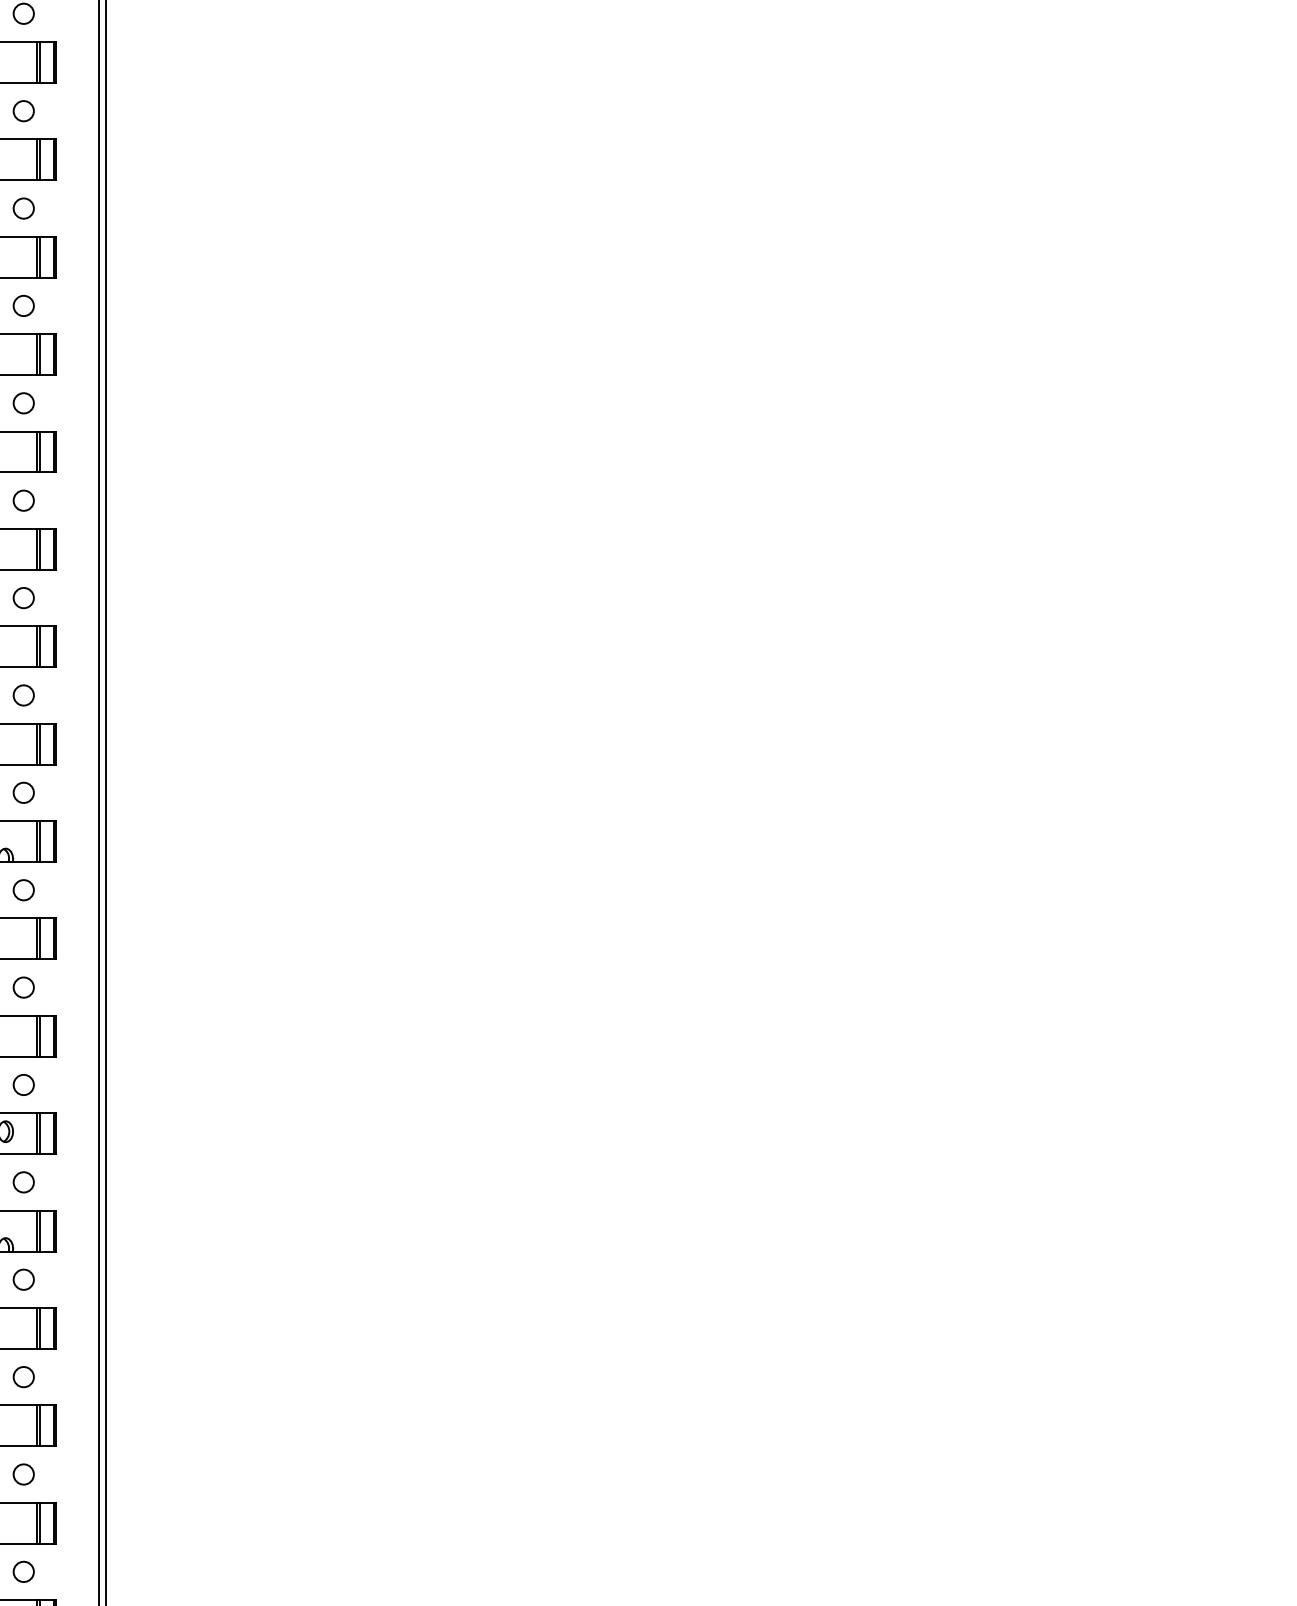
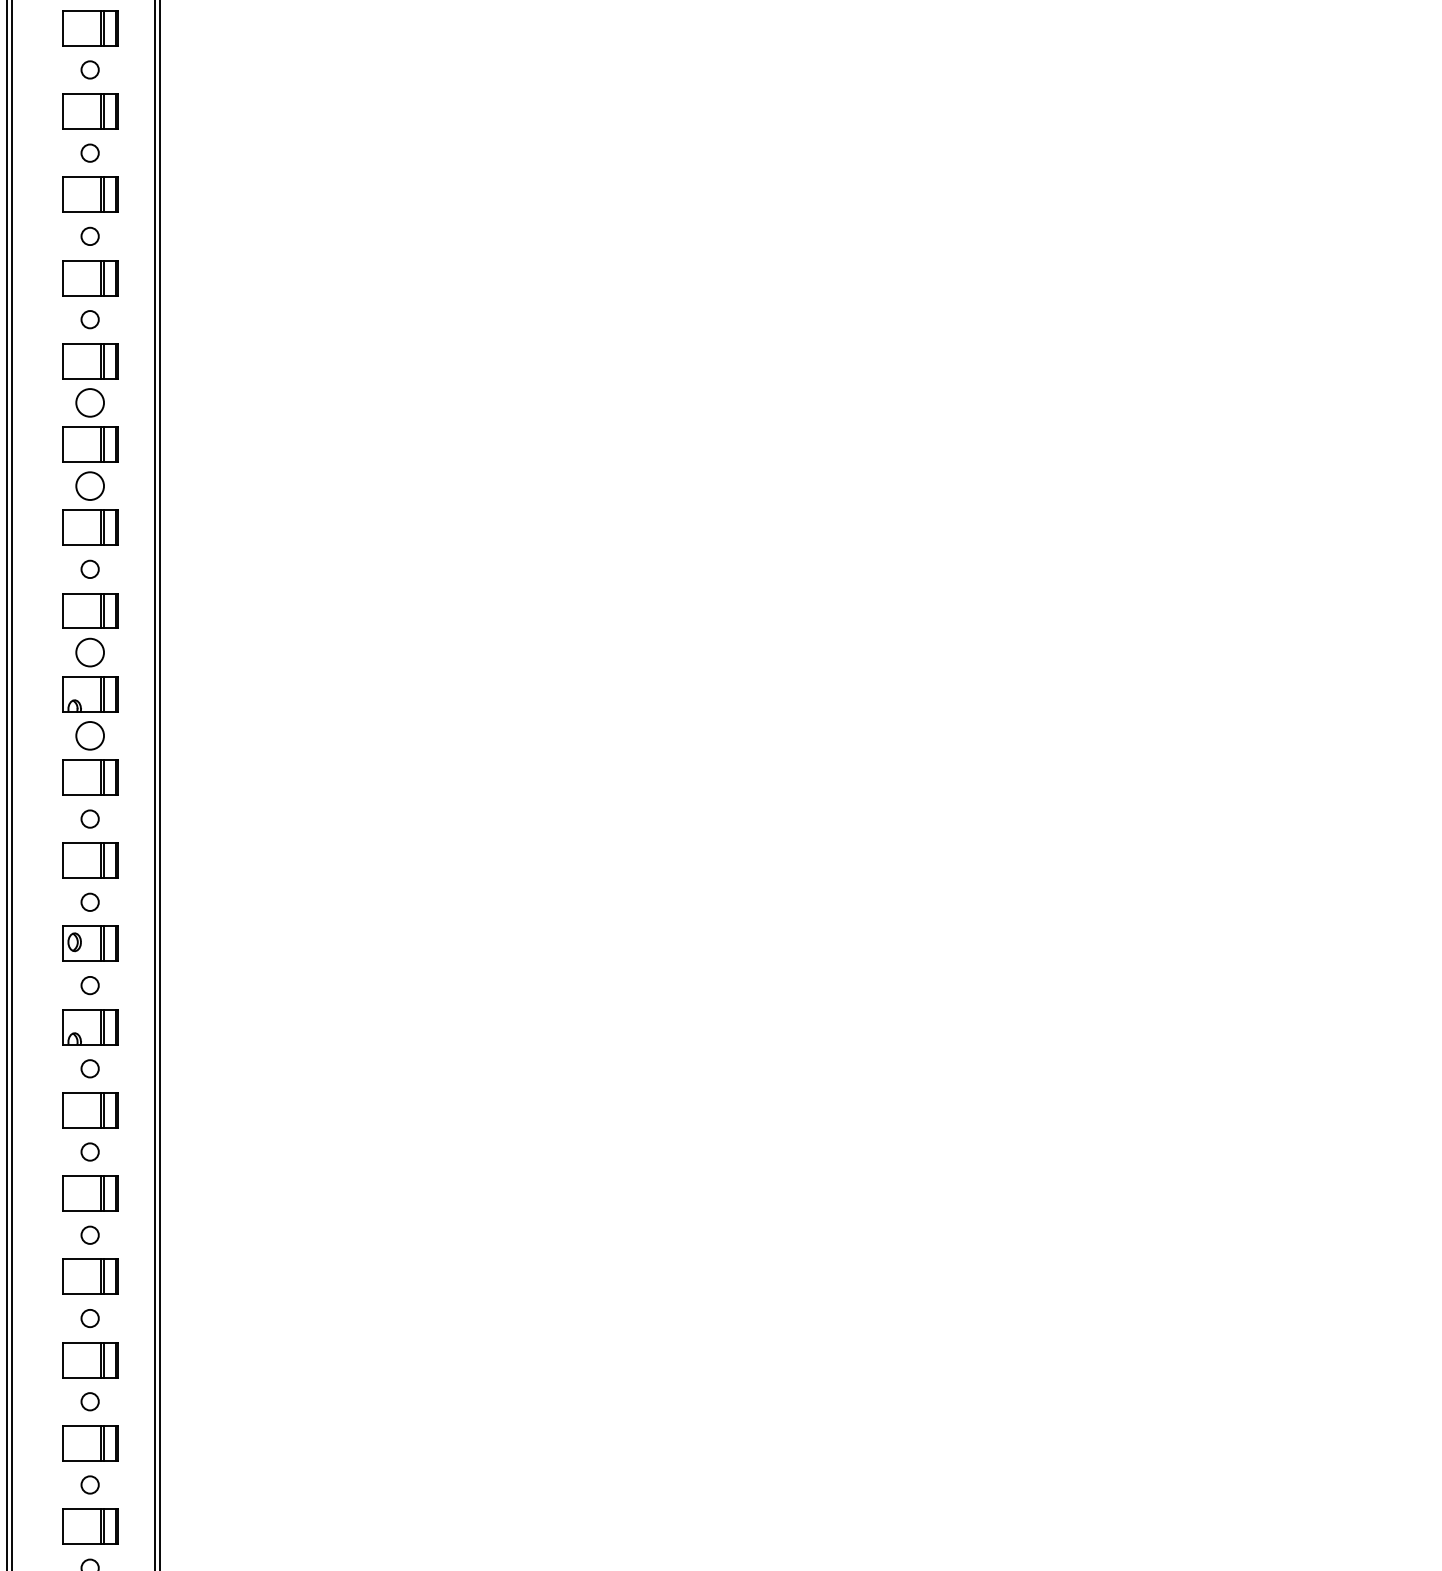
circle: (23, 500) -> (89, 402), size x1.6
circle: (23, 597) -> (89, 485), size x1.6
circle: (23, 792) -> (89, 652), size x1.6
circle: (23, 889) -> (89, 735), size x1.6

